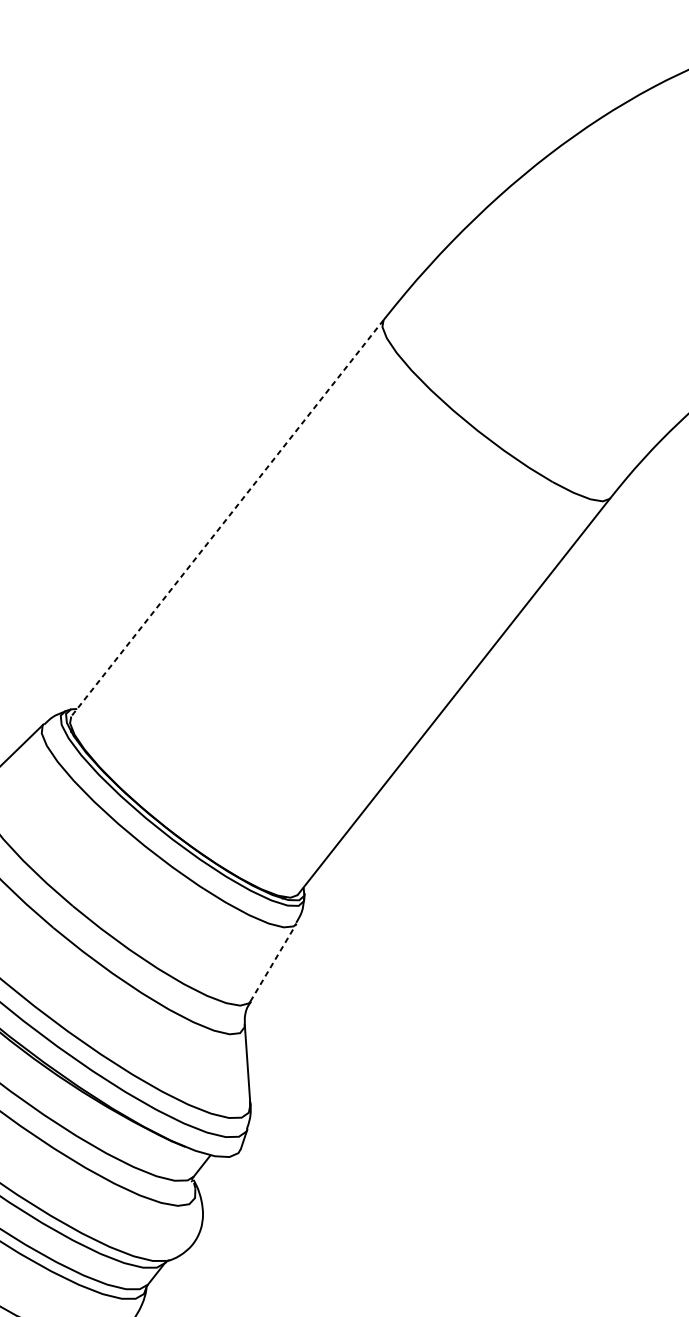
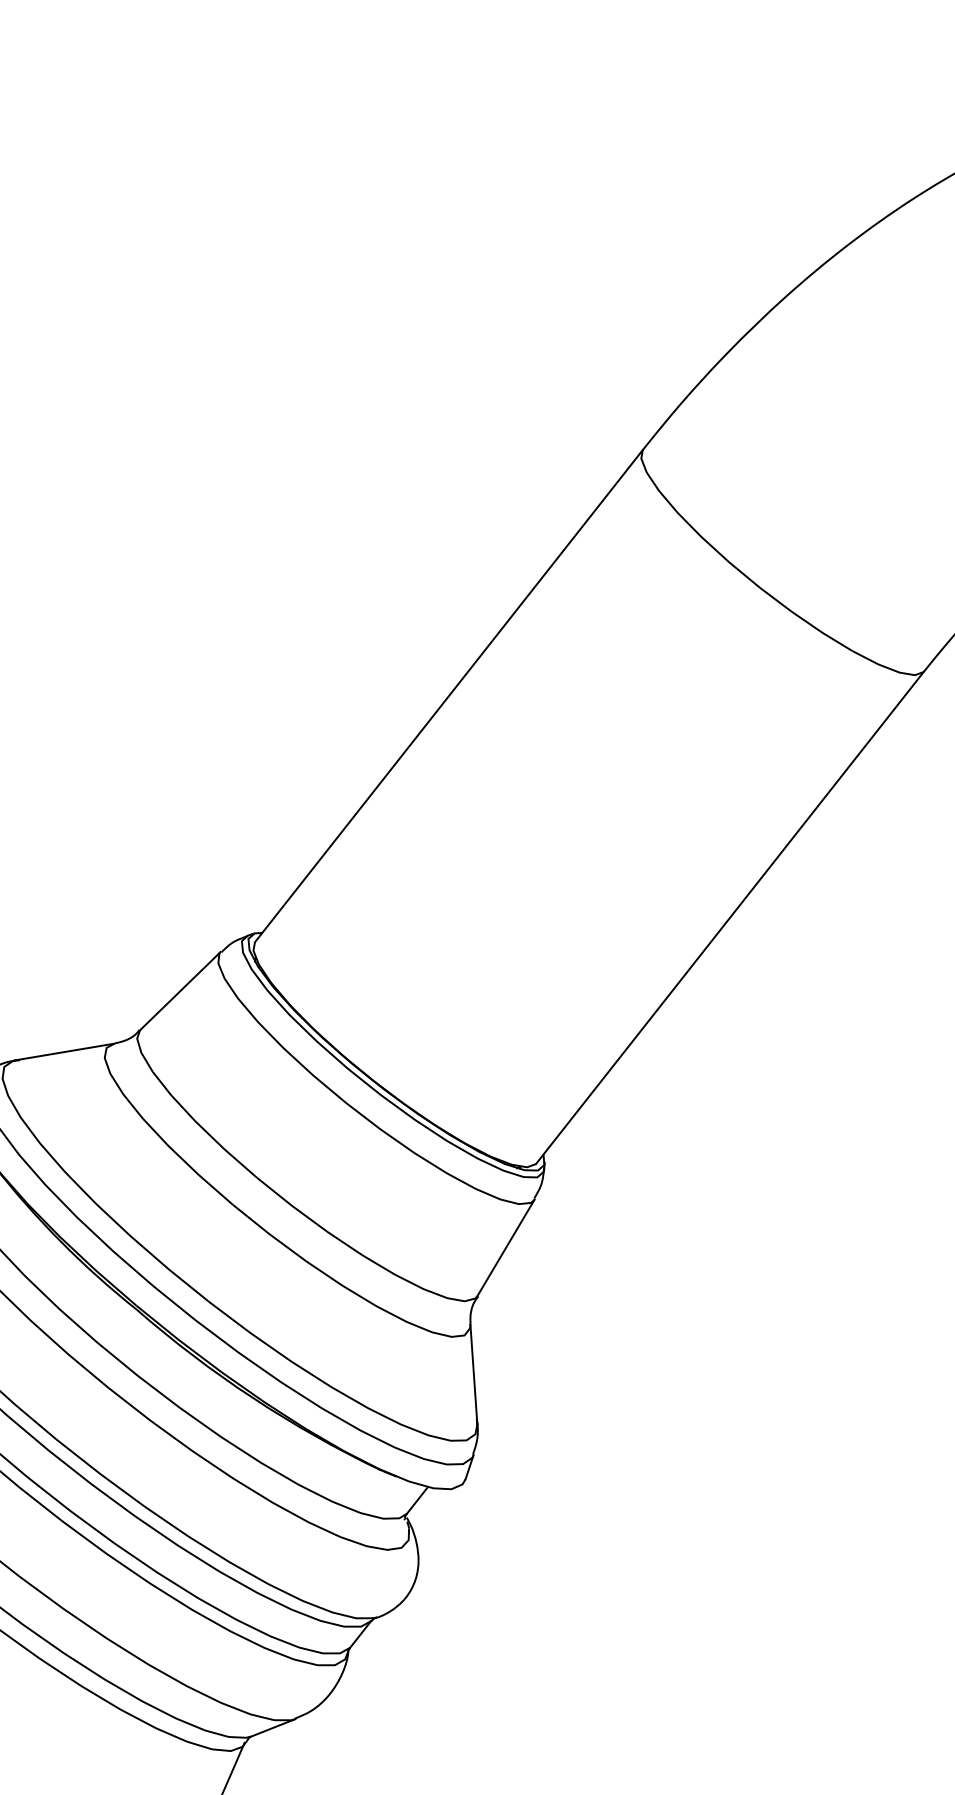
line: (227, 518) -> (448, 696), dashed -> solid
line: (273, 962) -> (506, 1247), dashed -> solid

